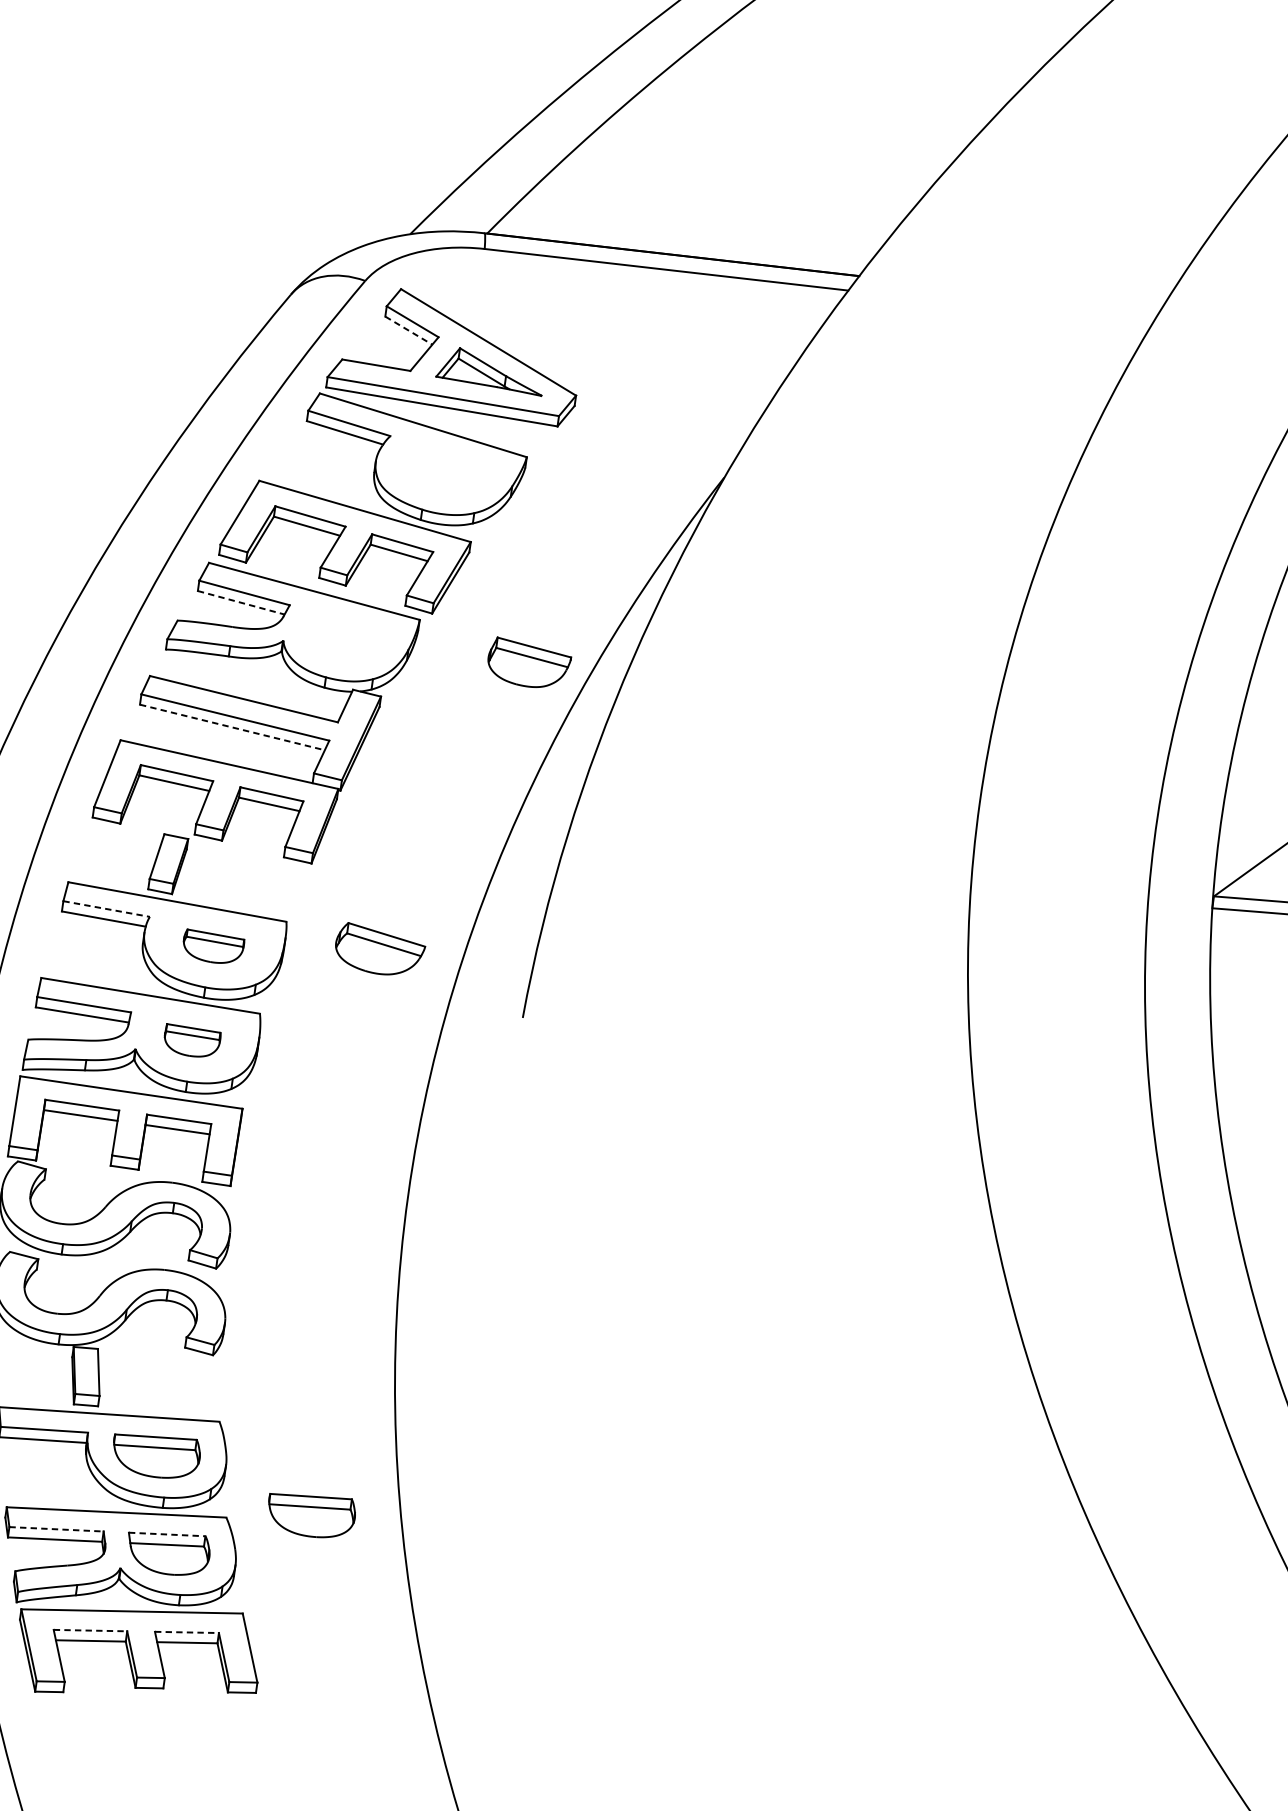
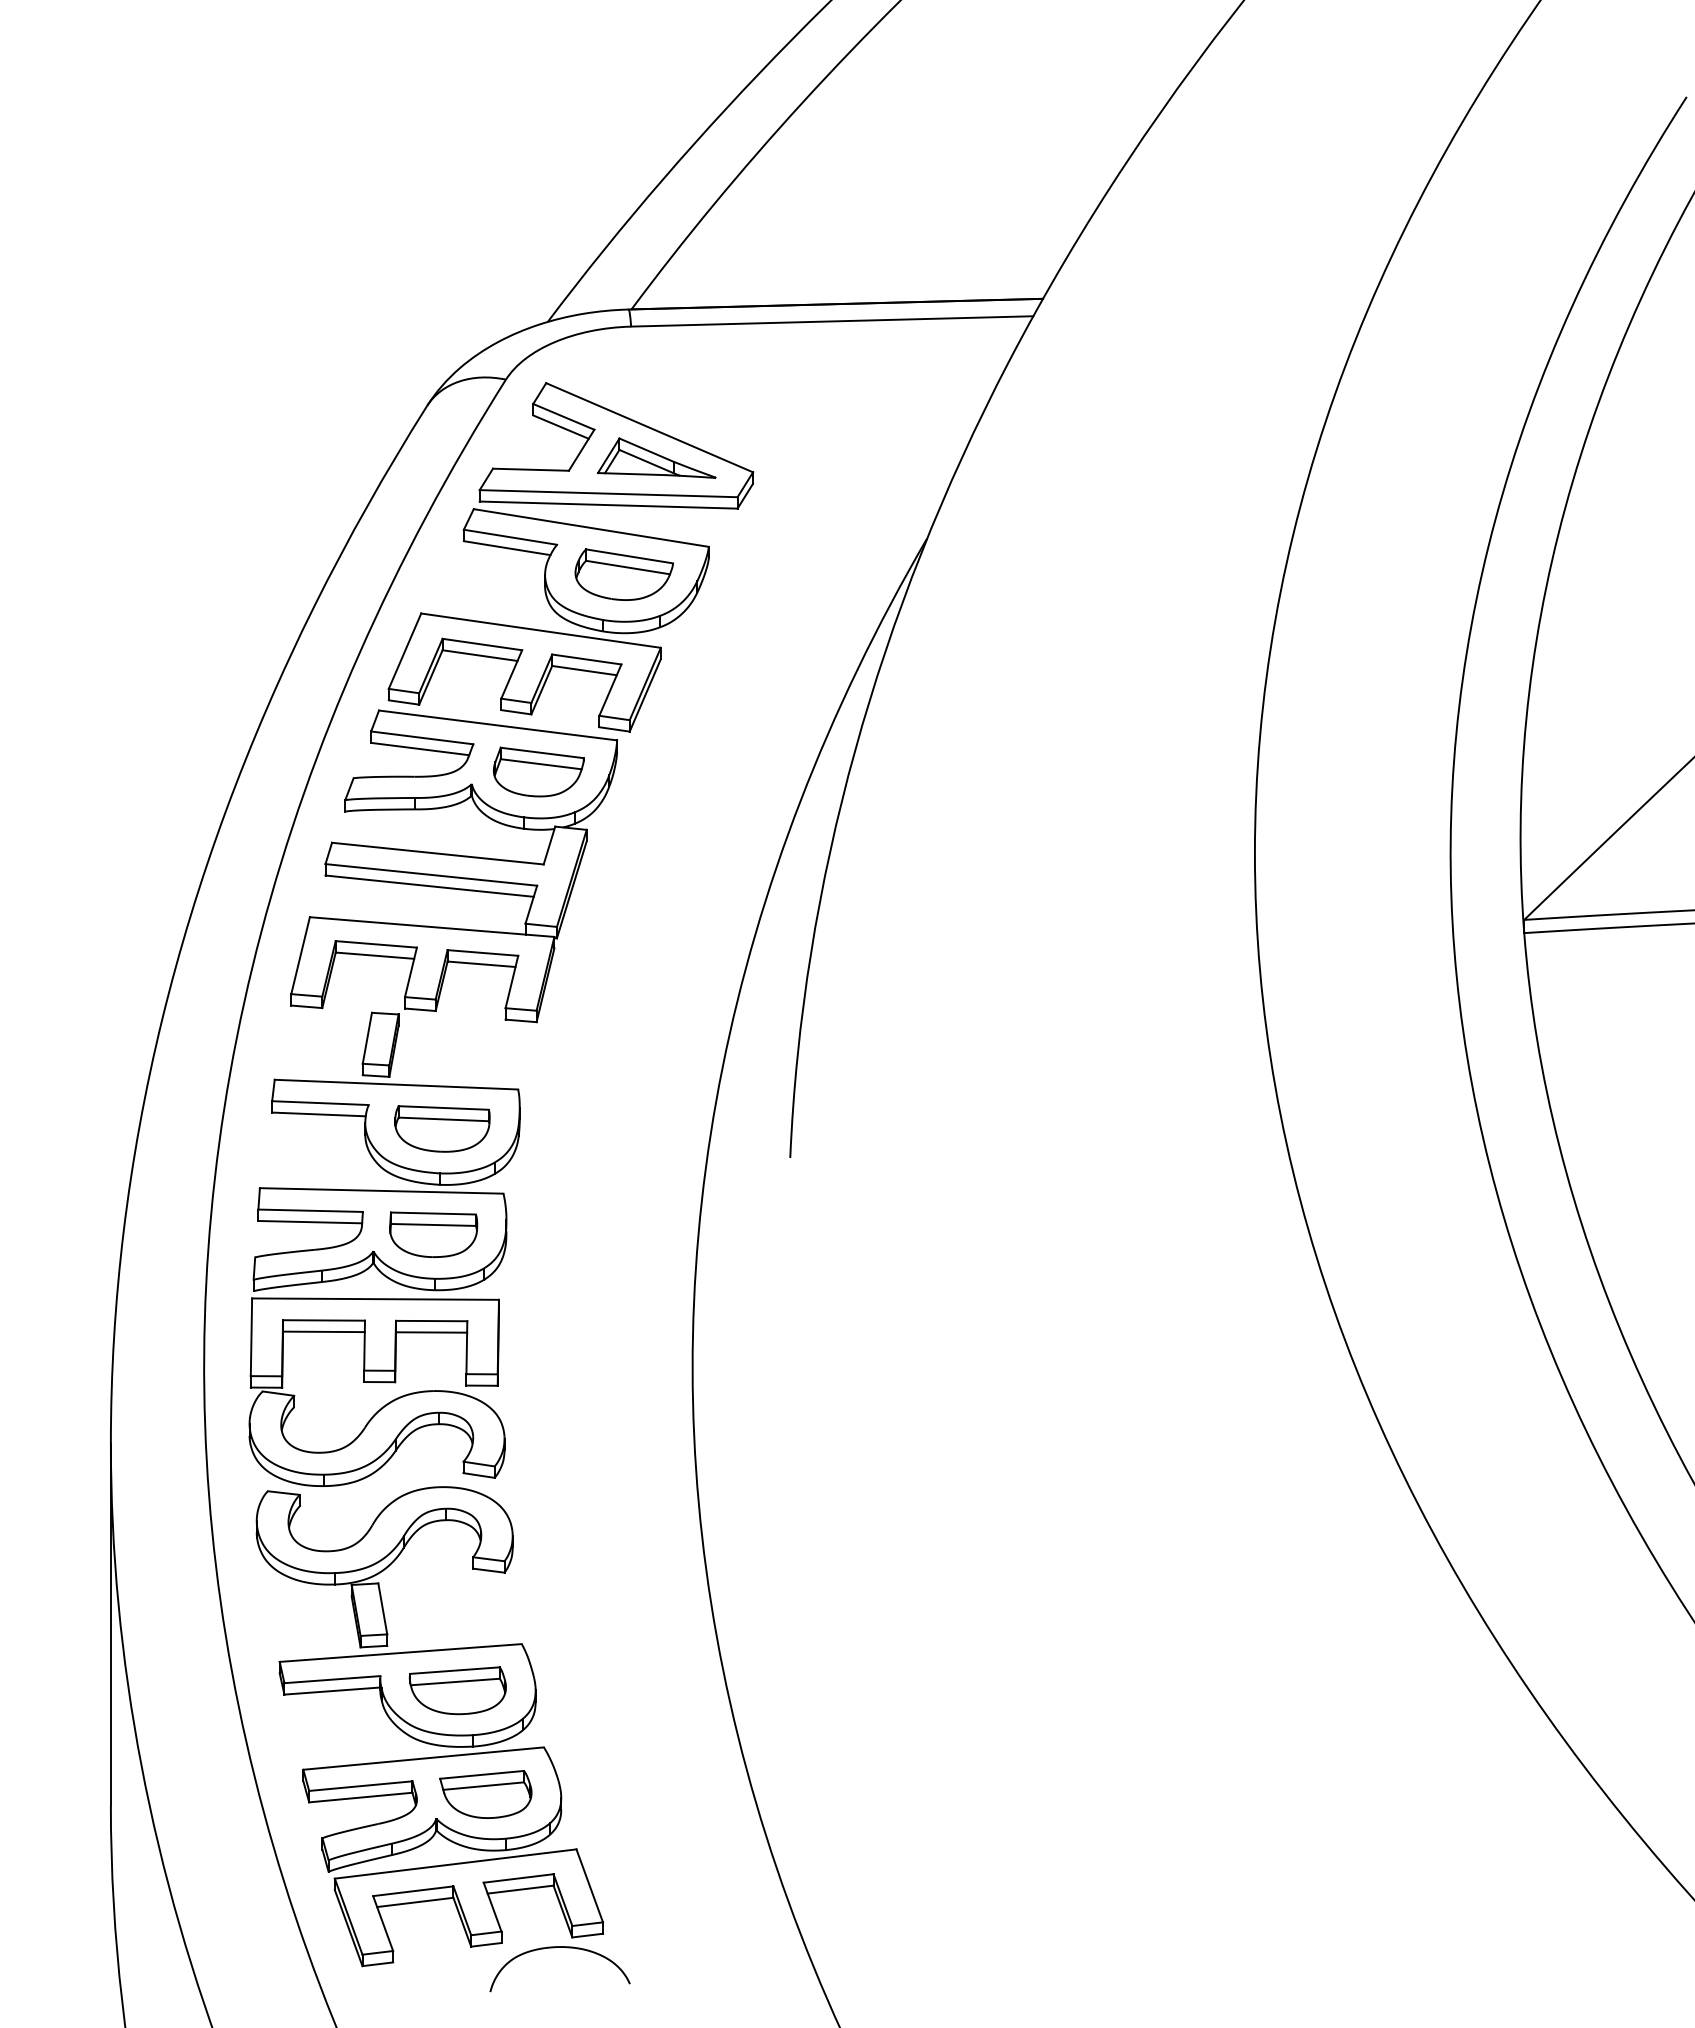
line: (409, 331) -> (561, 427), dashed -> solid
line: (241, 603) -> (420, 749), dashed -> solid
part: (528, 663) -> (538, 771), moved
line: (232, 727) -> (429, 886), dashed -> solid
line: (106, 909) -> (320, 1103), dashed -> solid
part: (213, 947) -> (442, 1128), size x1.43
part: (379, 950) -> (623, 574), moved
part: (191, 1041) -> (433, 1234), size x1.43
part: (310, 1514) -> (635, 1731), removed
line: (56, 1529) -> (360, 1786), dashed -> solid
line: (167, 1534) -> (482, 1774), dashed -> solid
line: (90, 1630) -> (413, 1891), dashed -> solid
line: (187, 1632) -> (519, 1878), dashed -> solid
part: (210, 1700) -> (554, 1948), added

